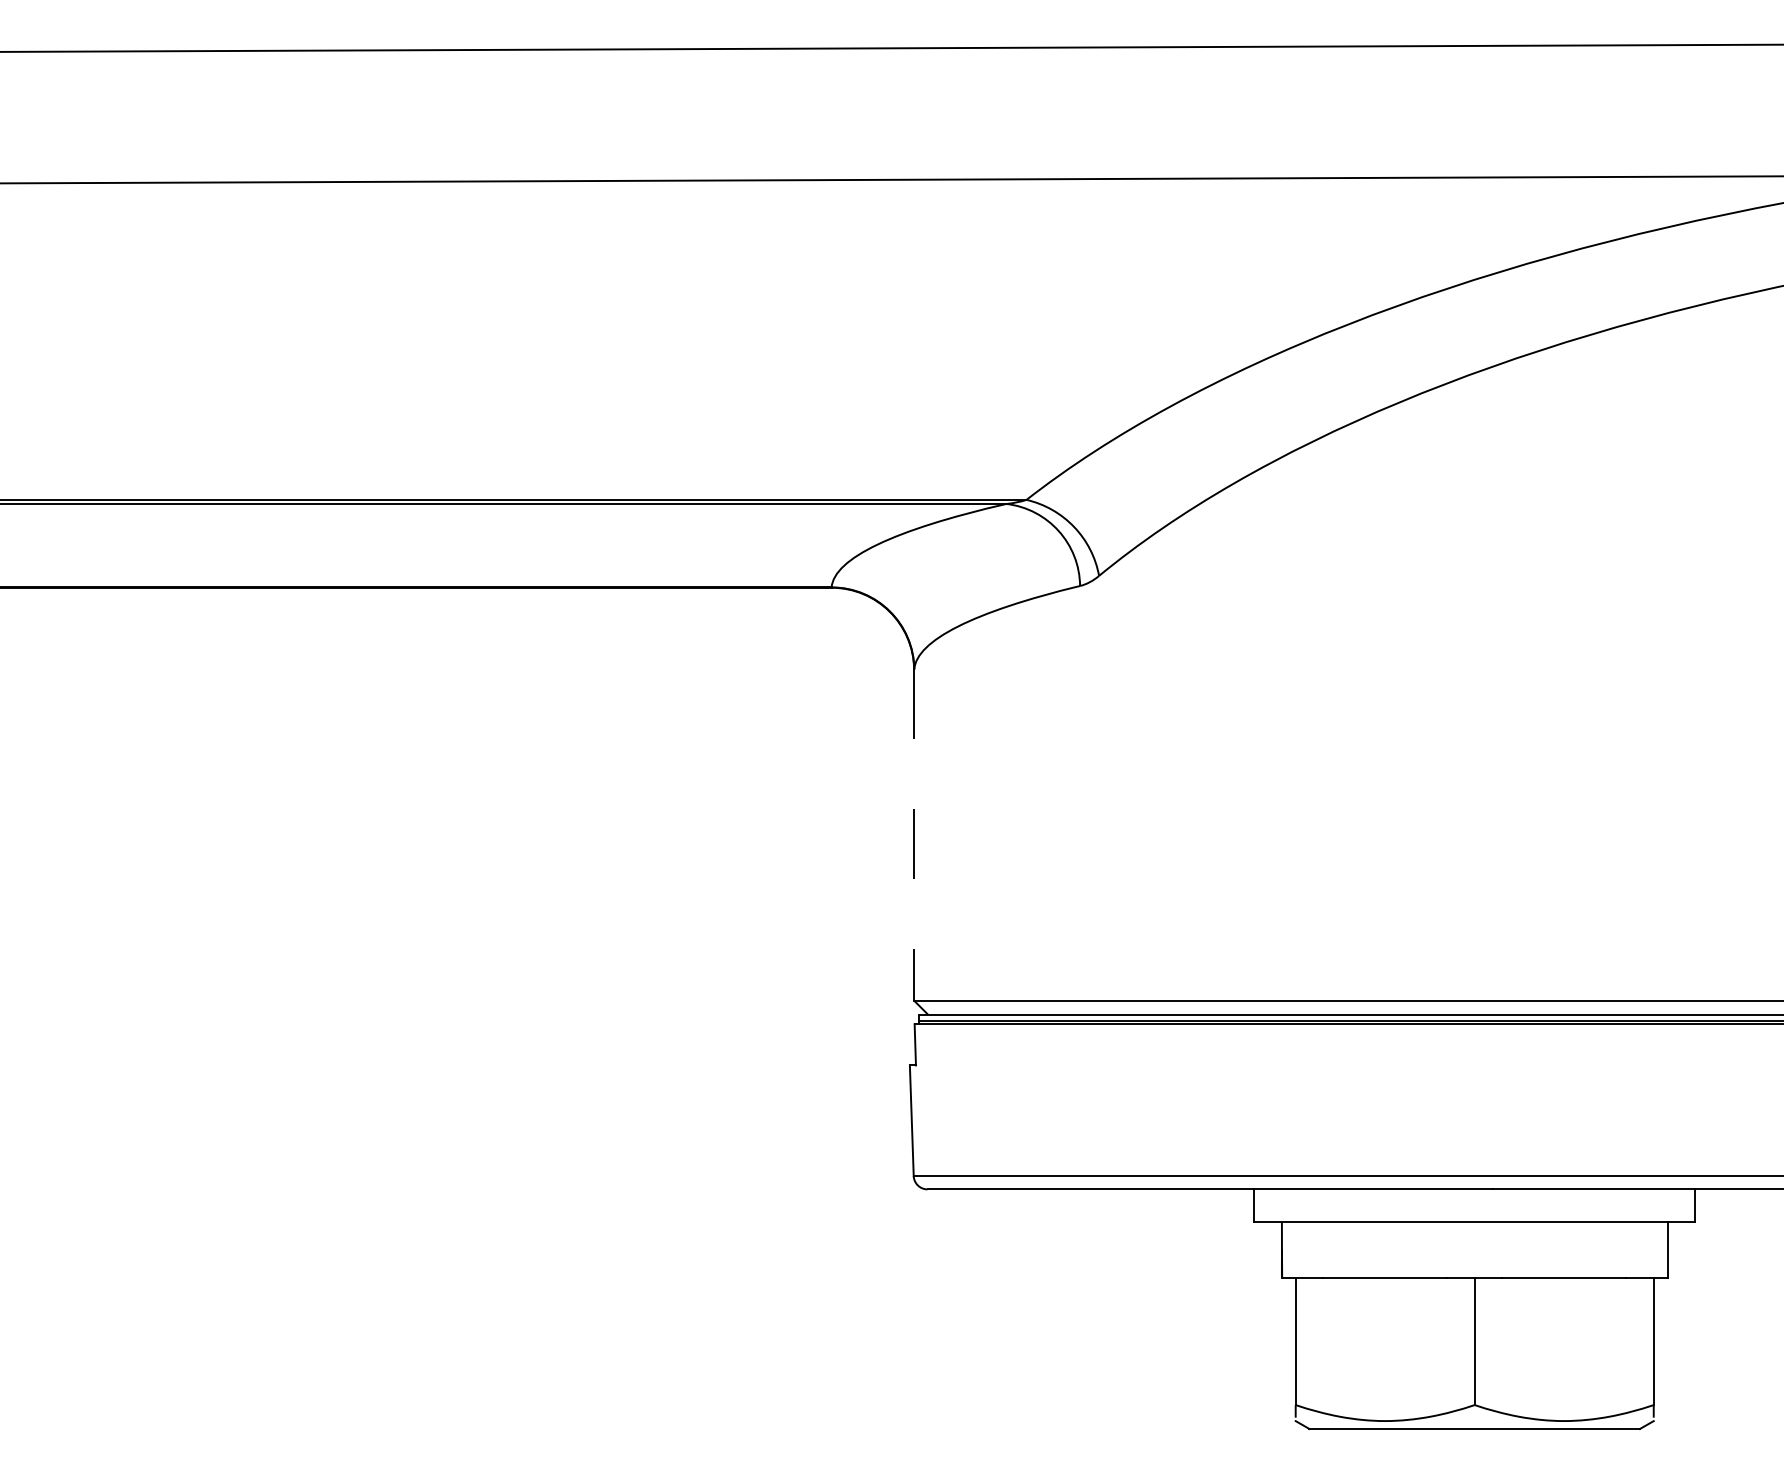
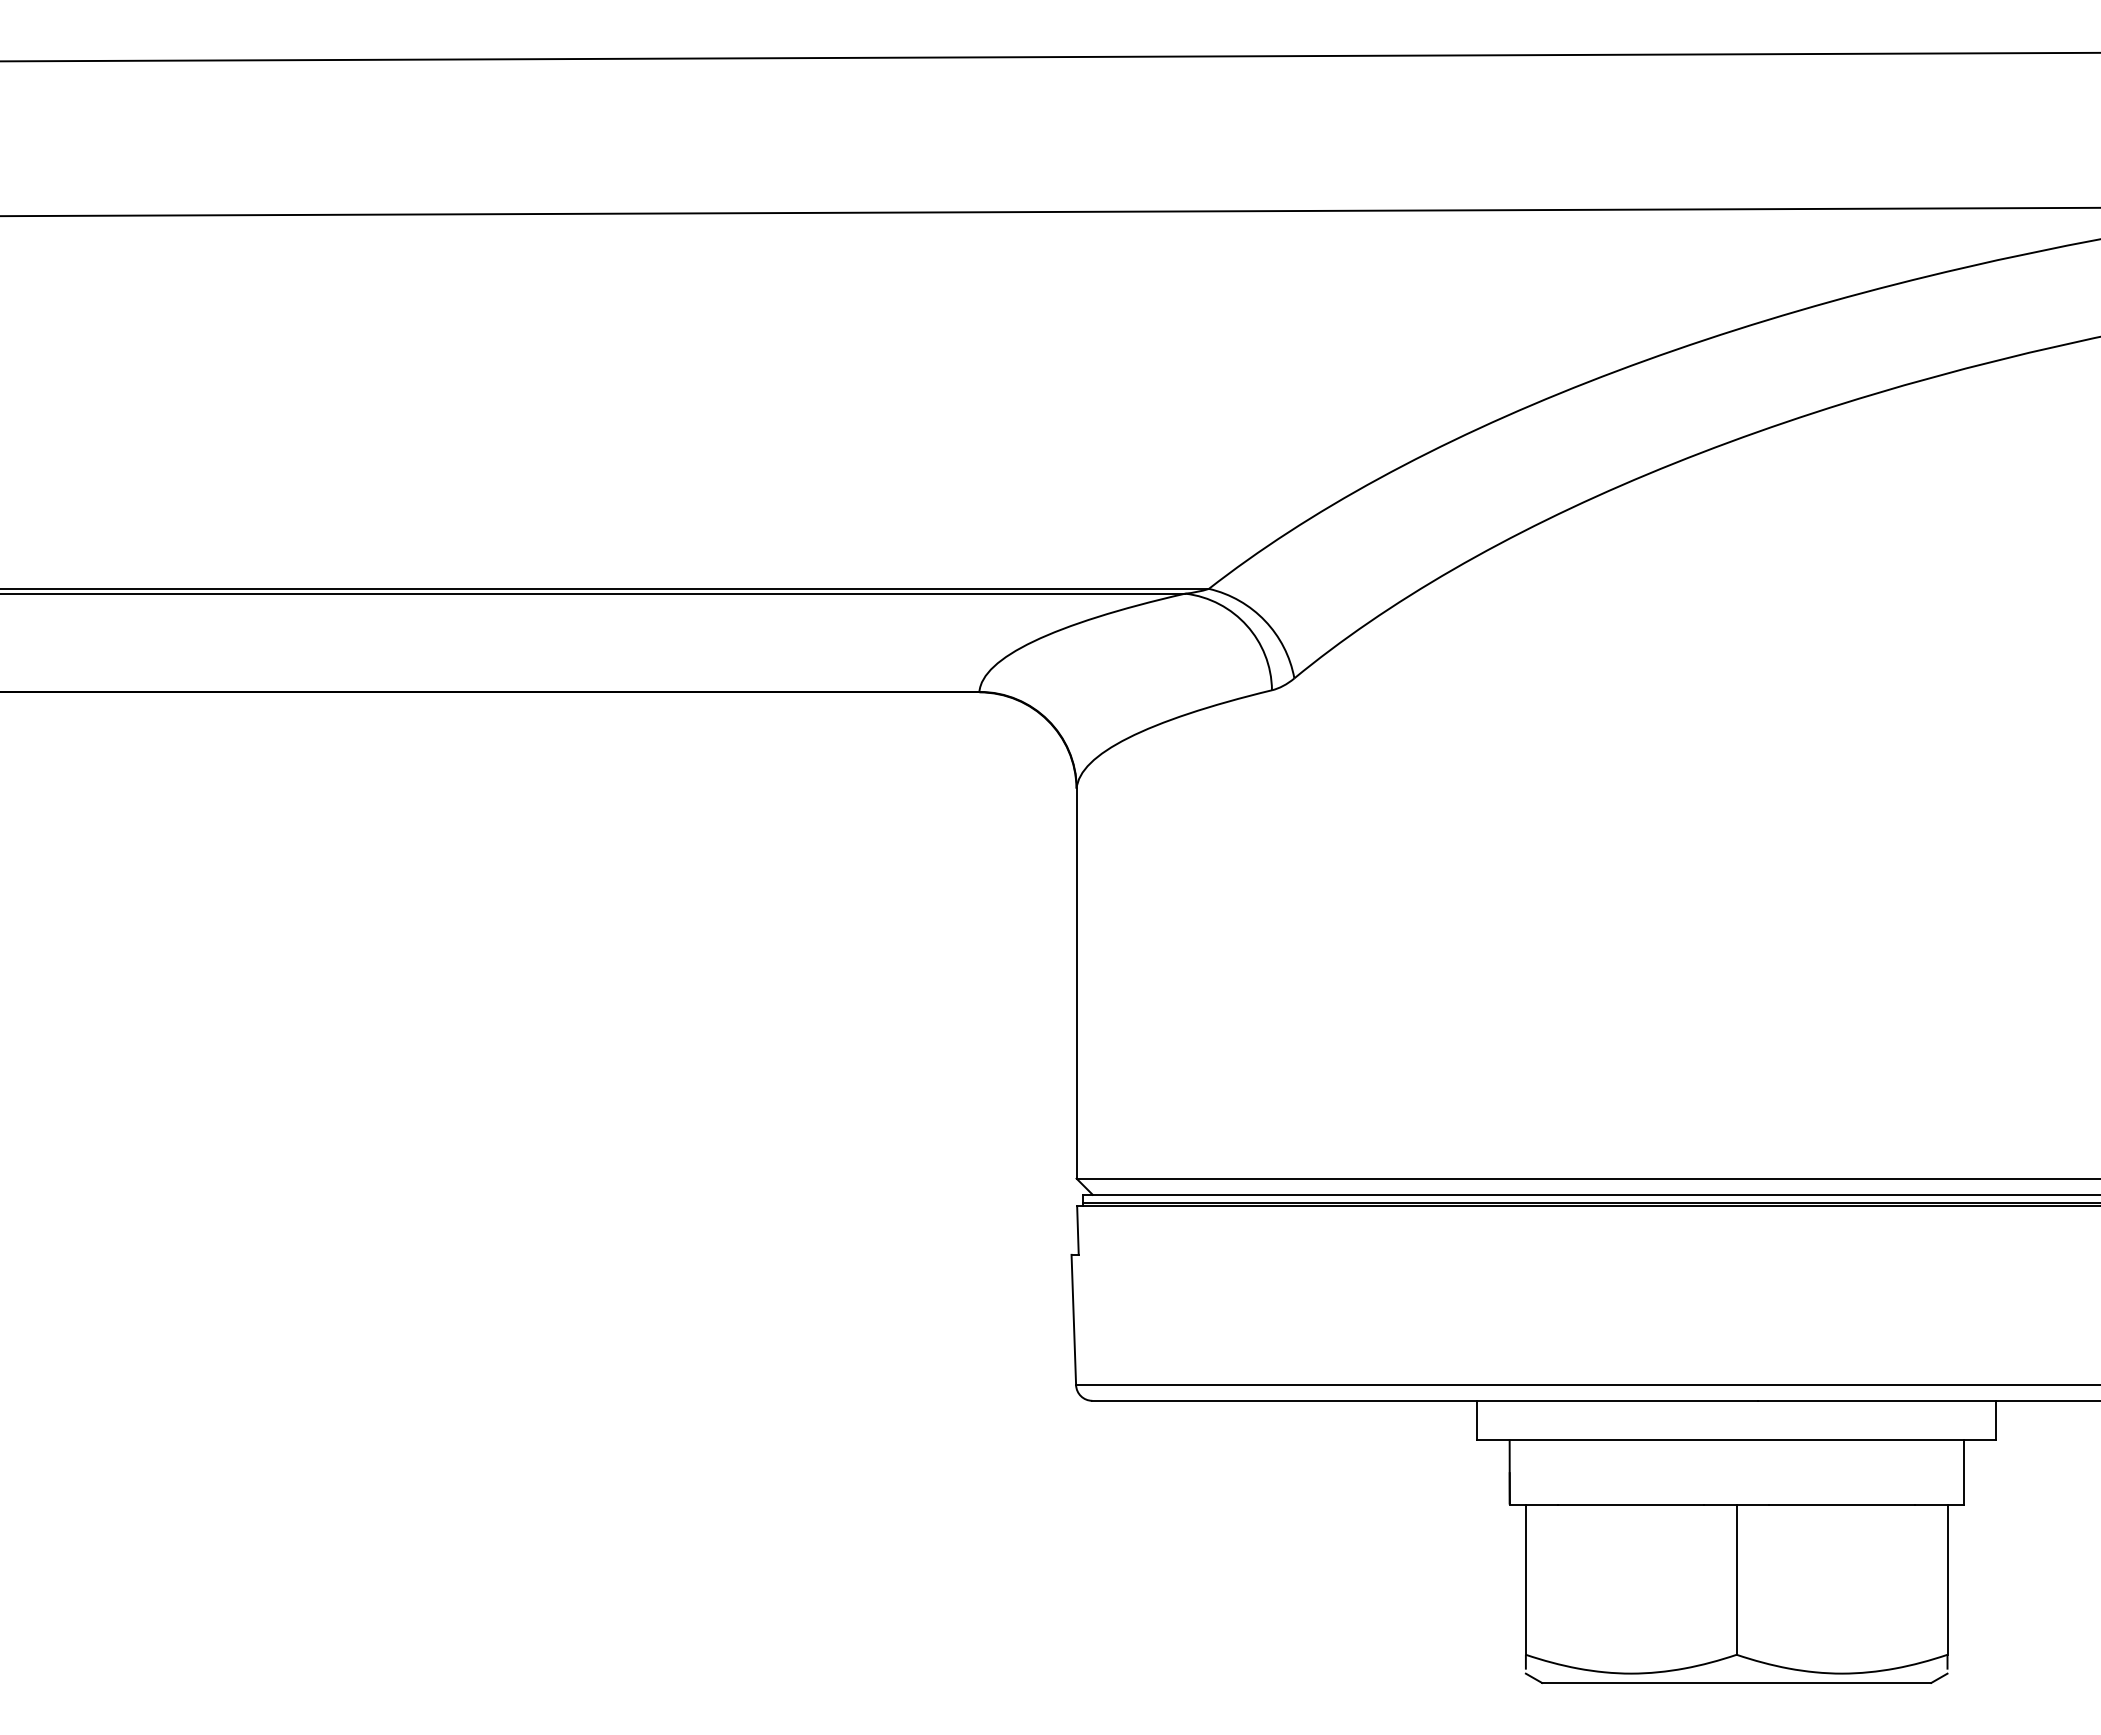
line: (914, 835) -> (1076, 984), dashed -> solid

